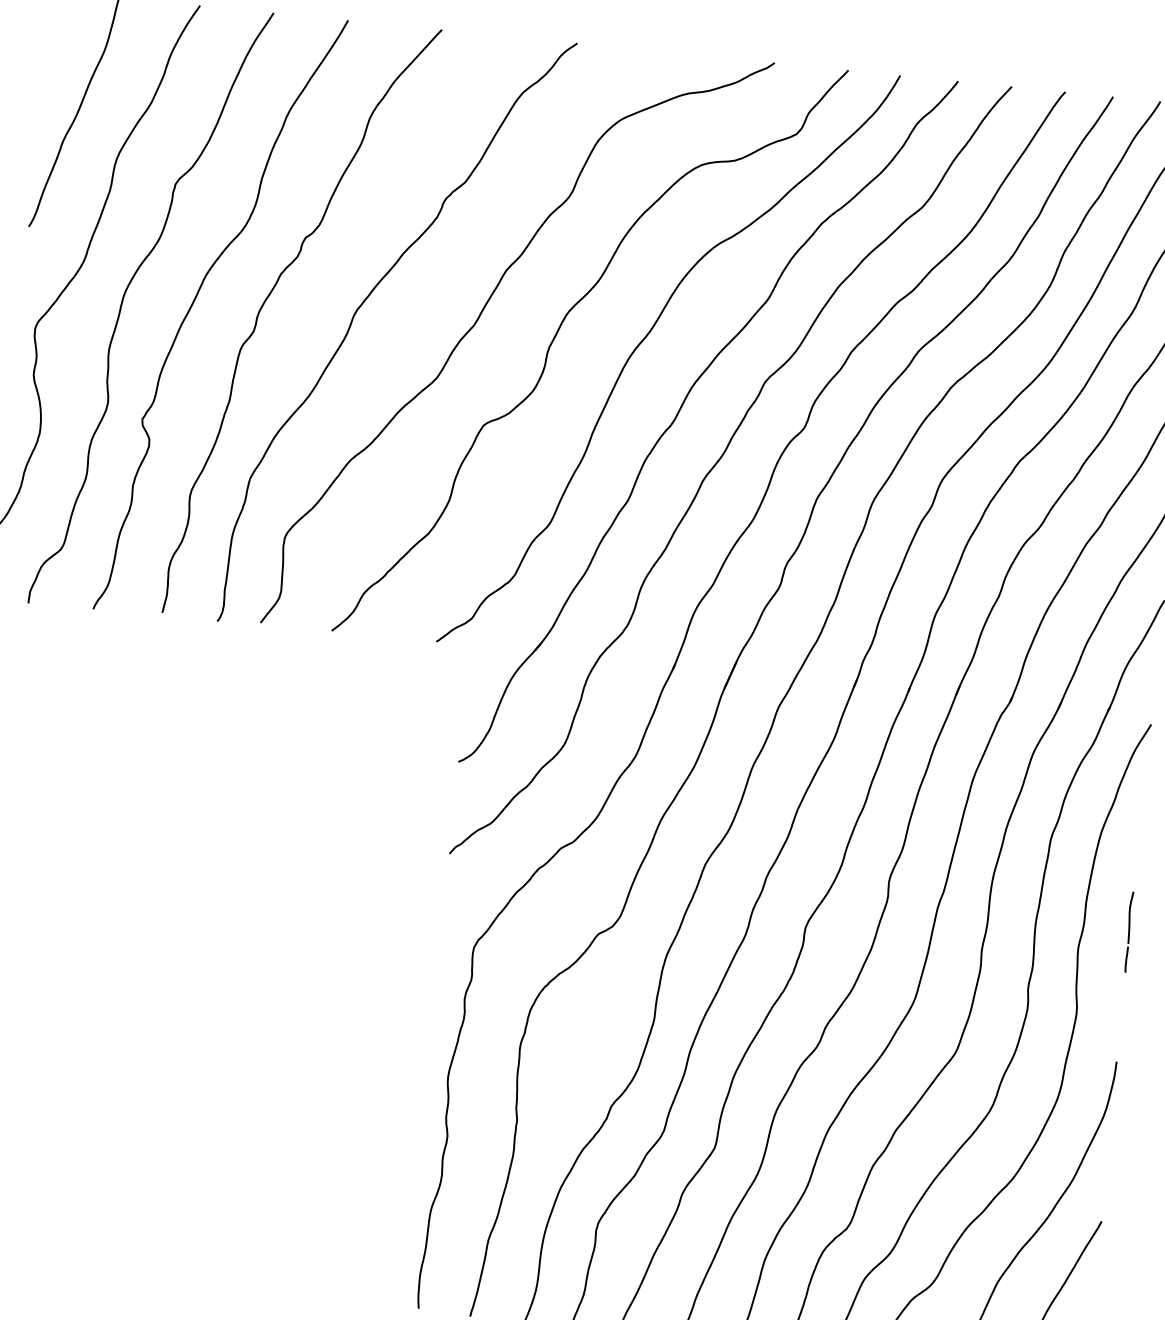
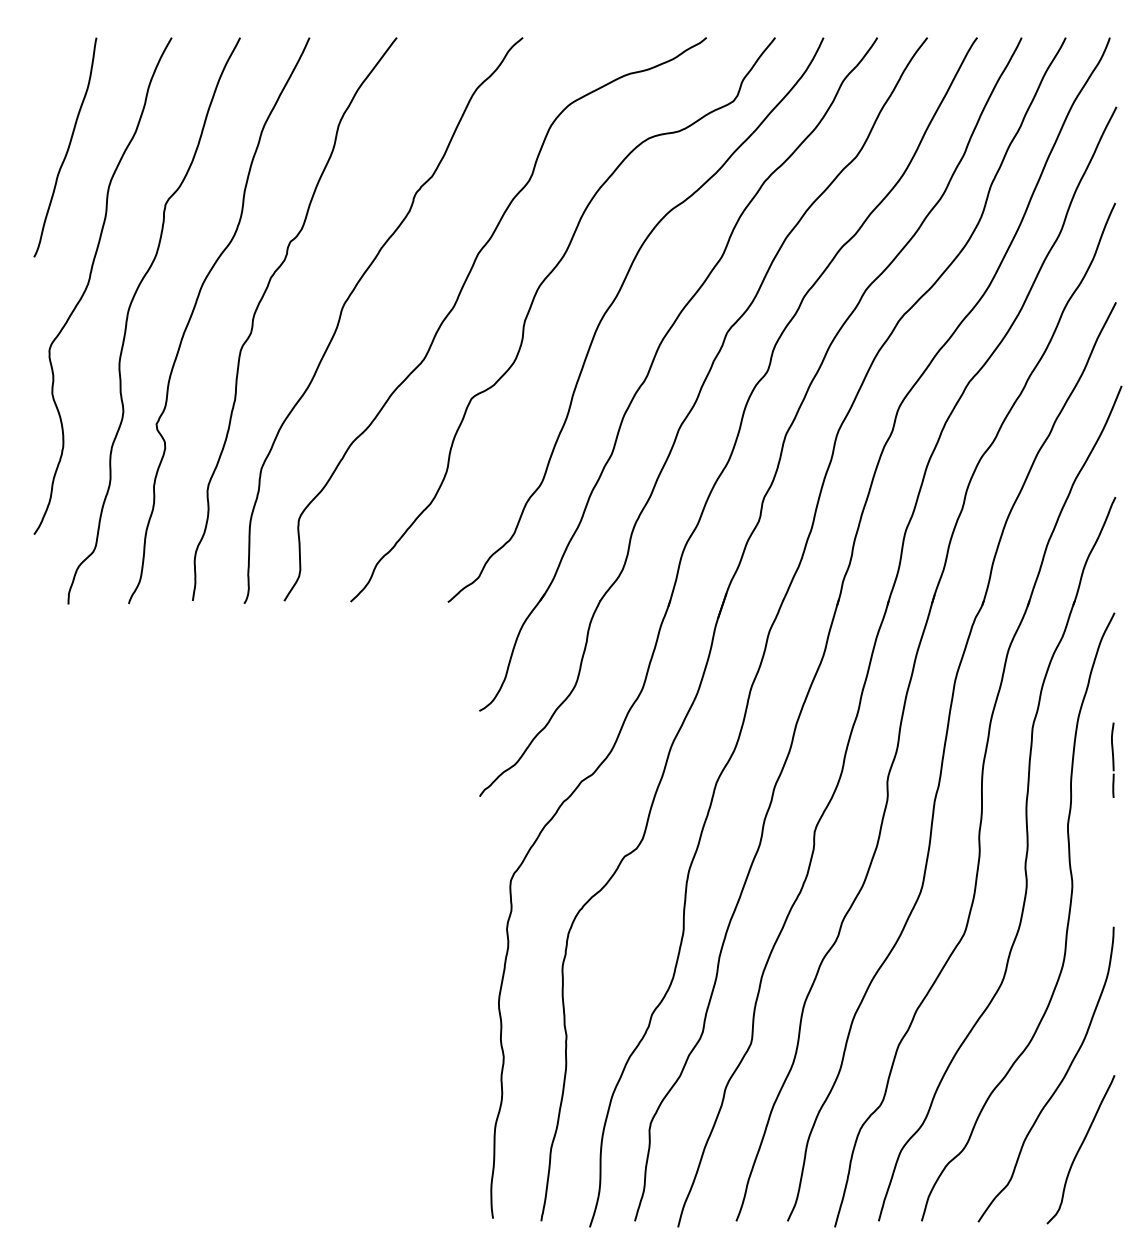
line: (1128, 931) -> (1112, 759), moved

